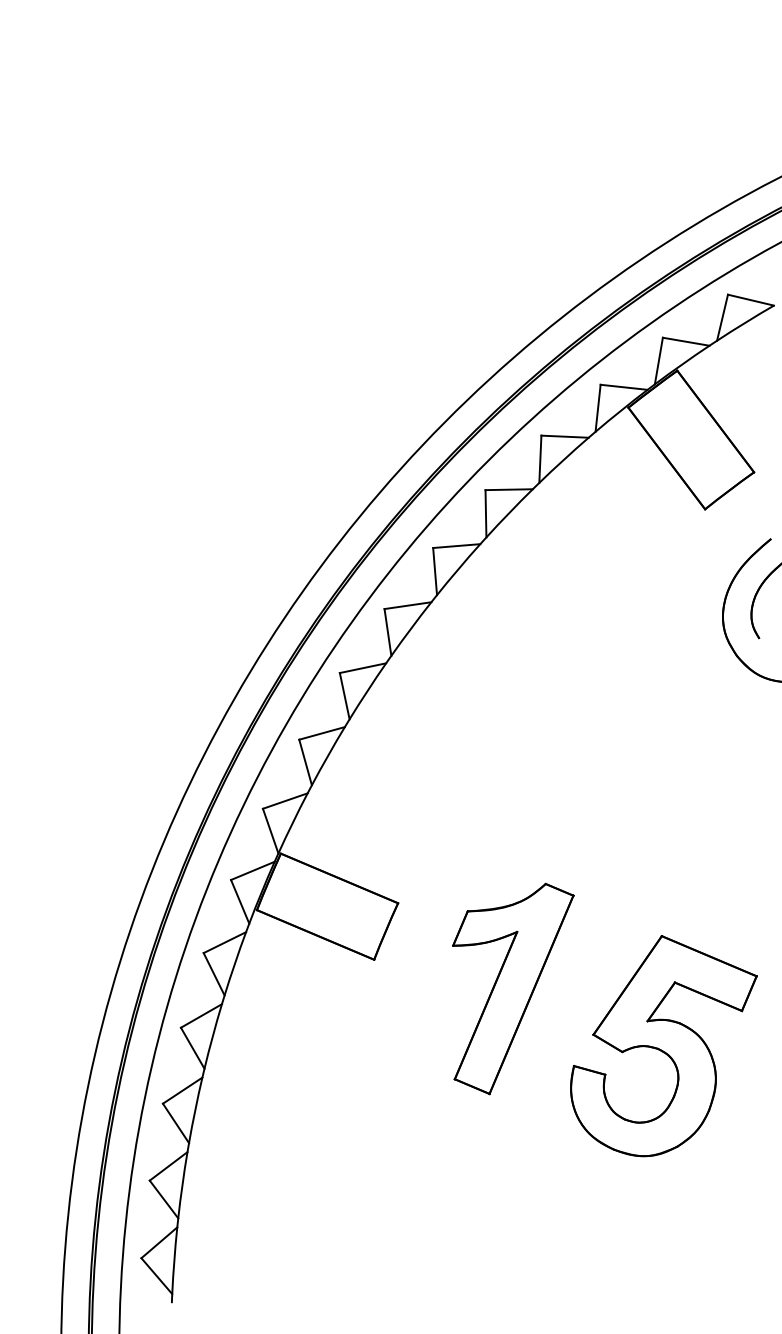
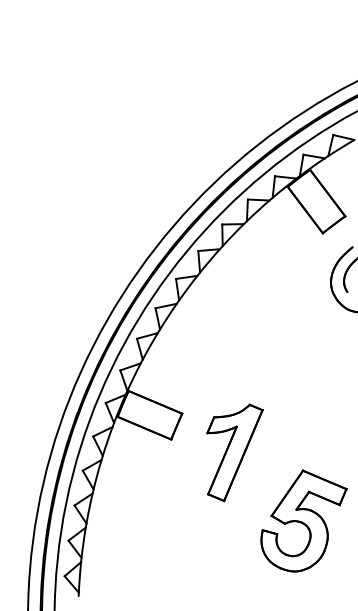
part: (662, 1044) -> (303, 520), moved

